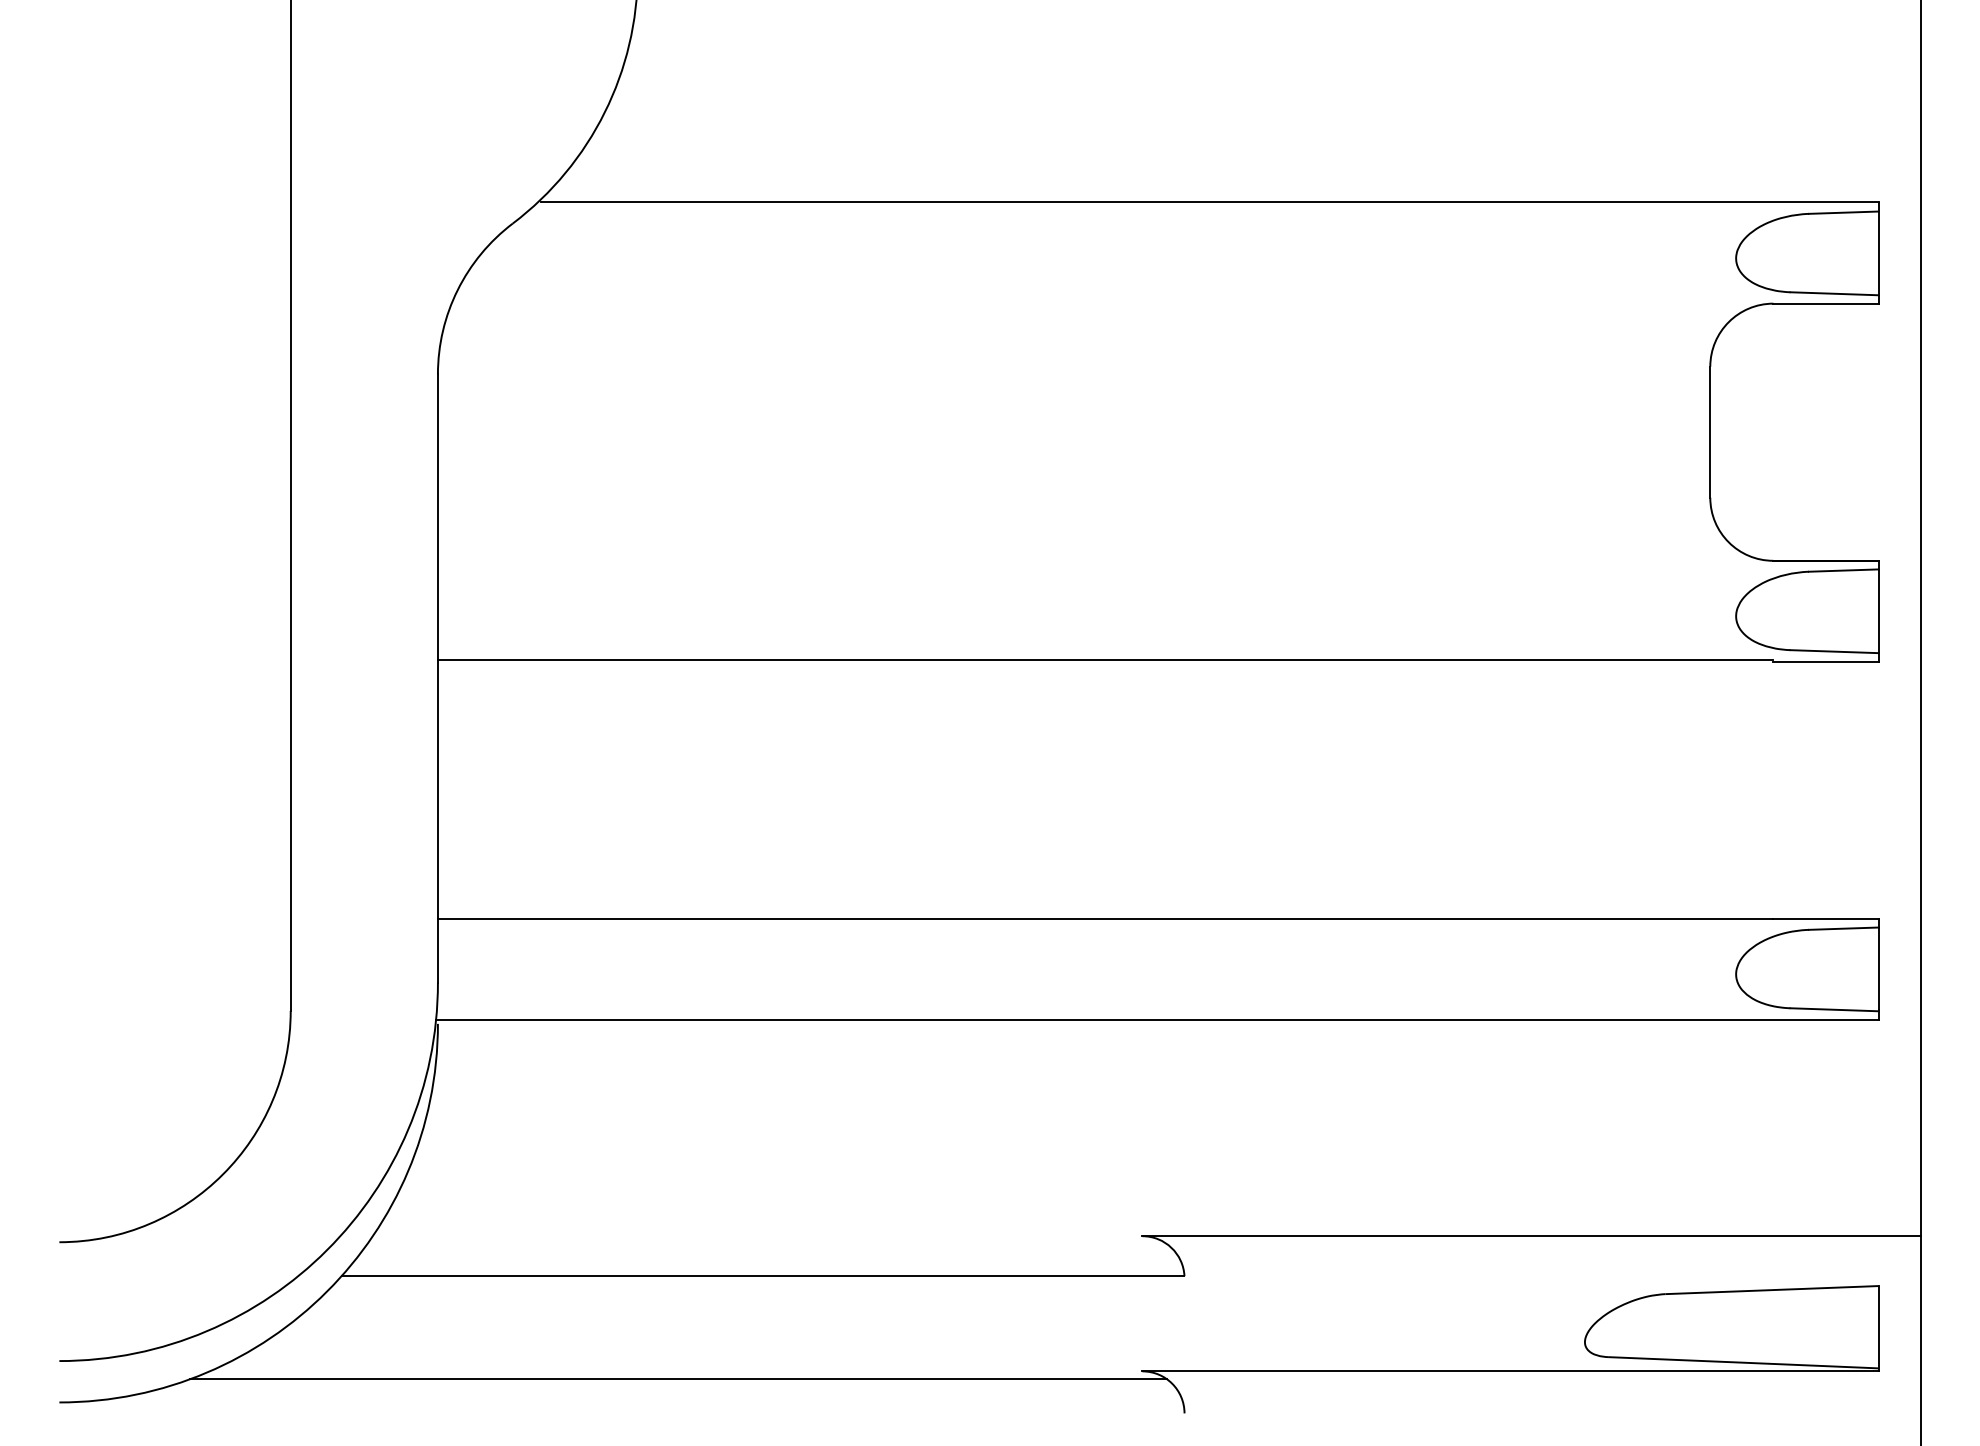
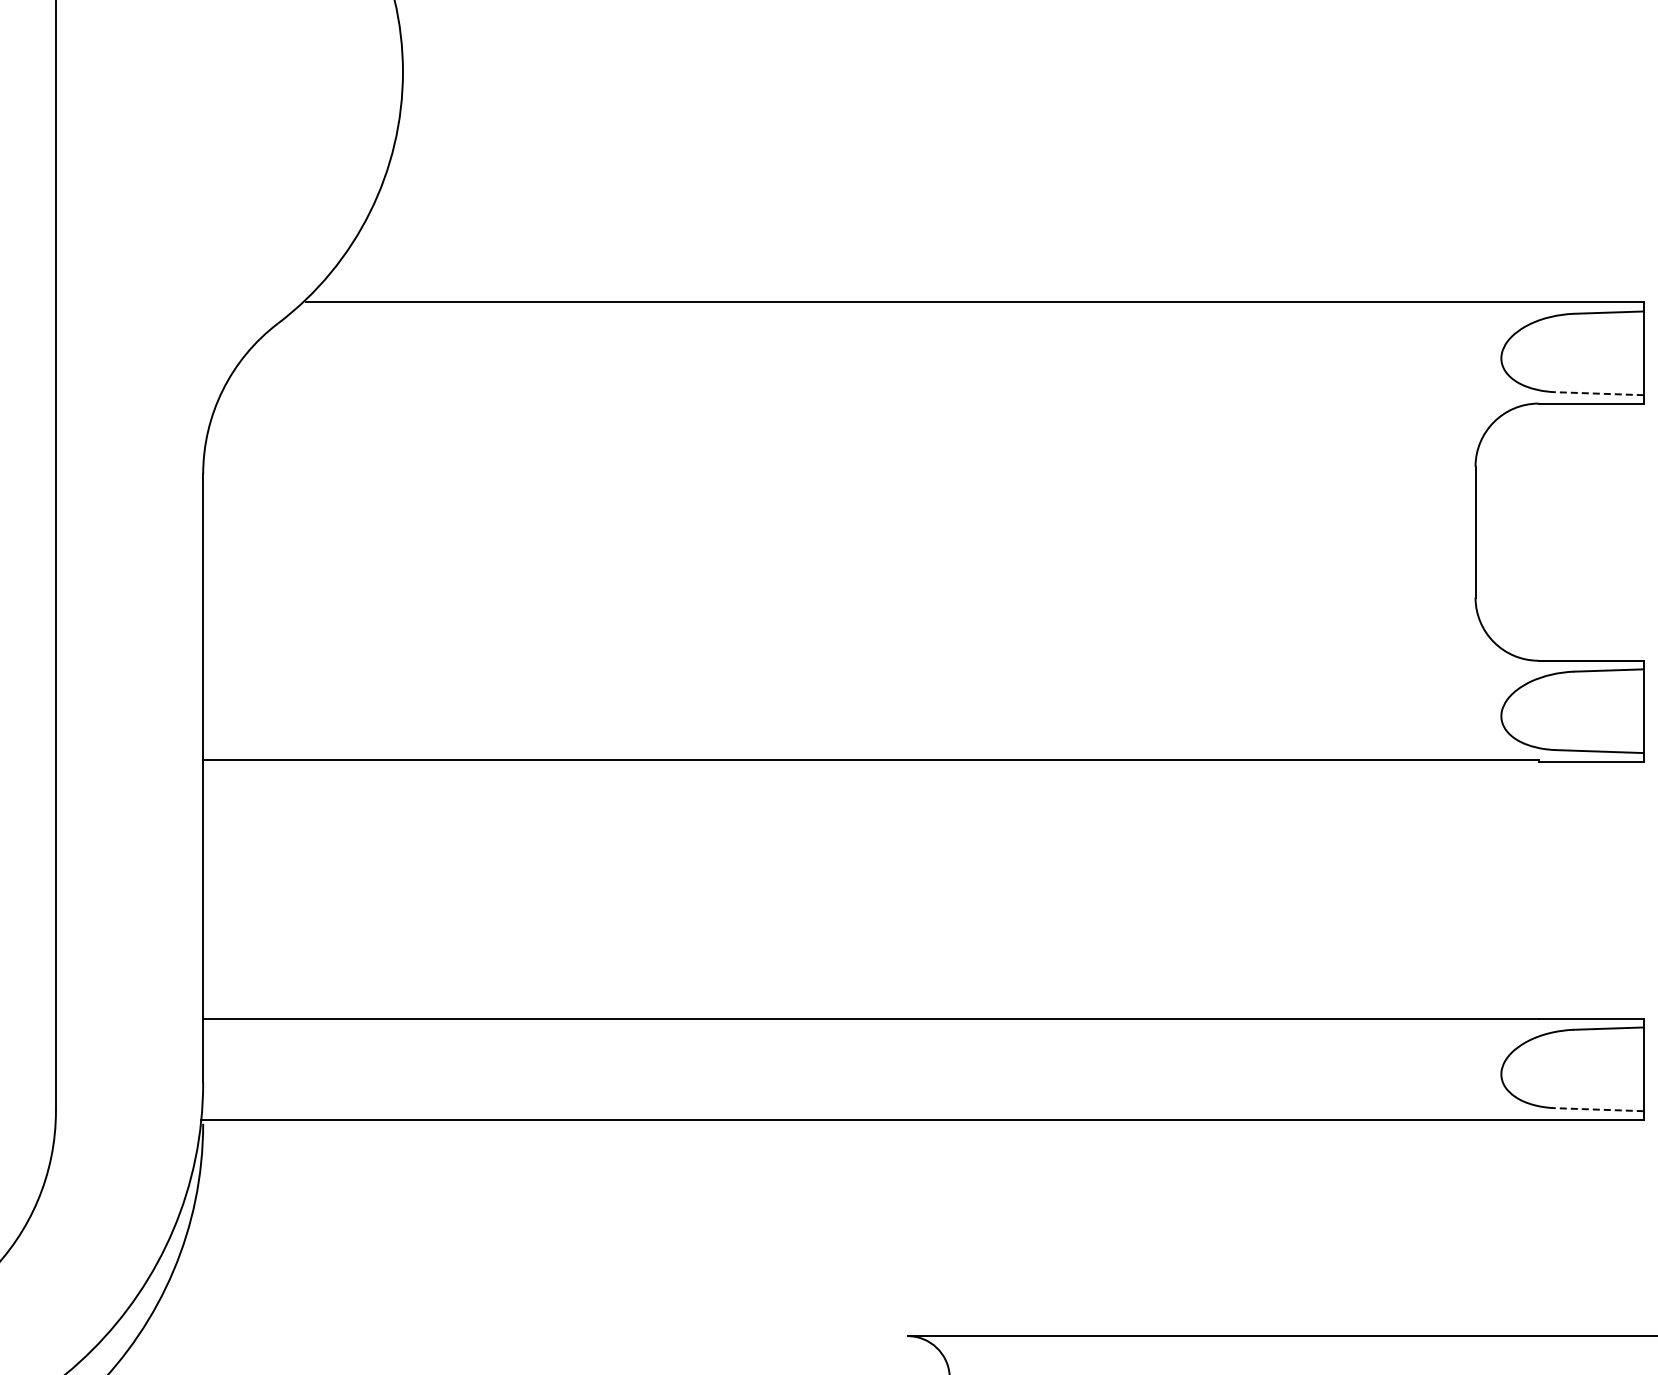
line: (1834, 293) -> (1599, 393), solid -> dashed
line: (1834, 1009) -> (1599, 1109), solid -> dashed

